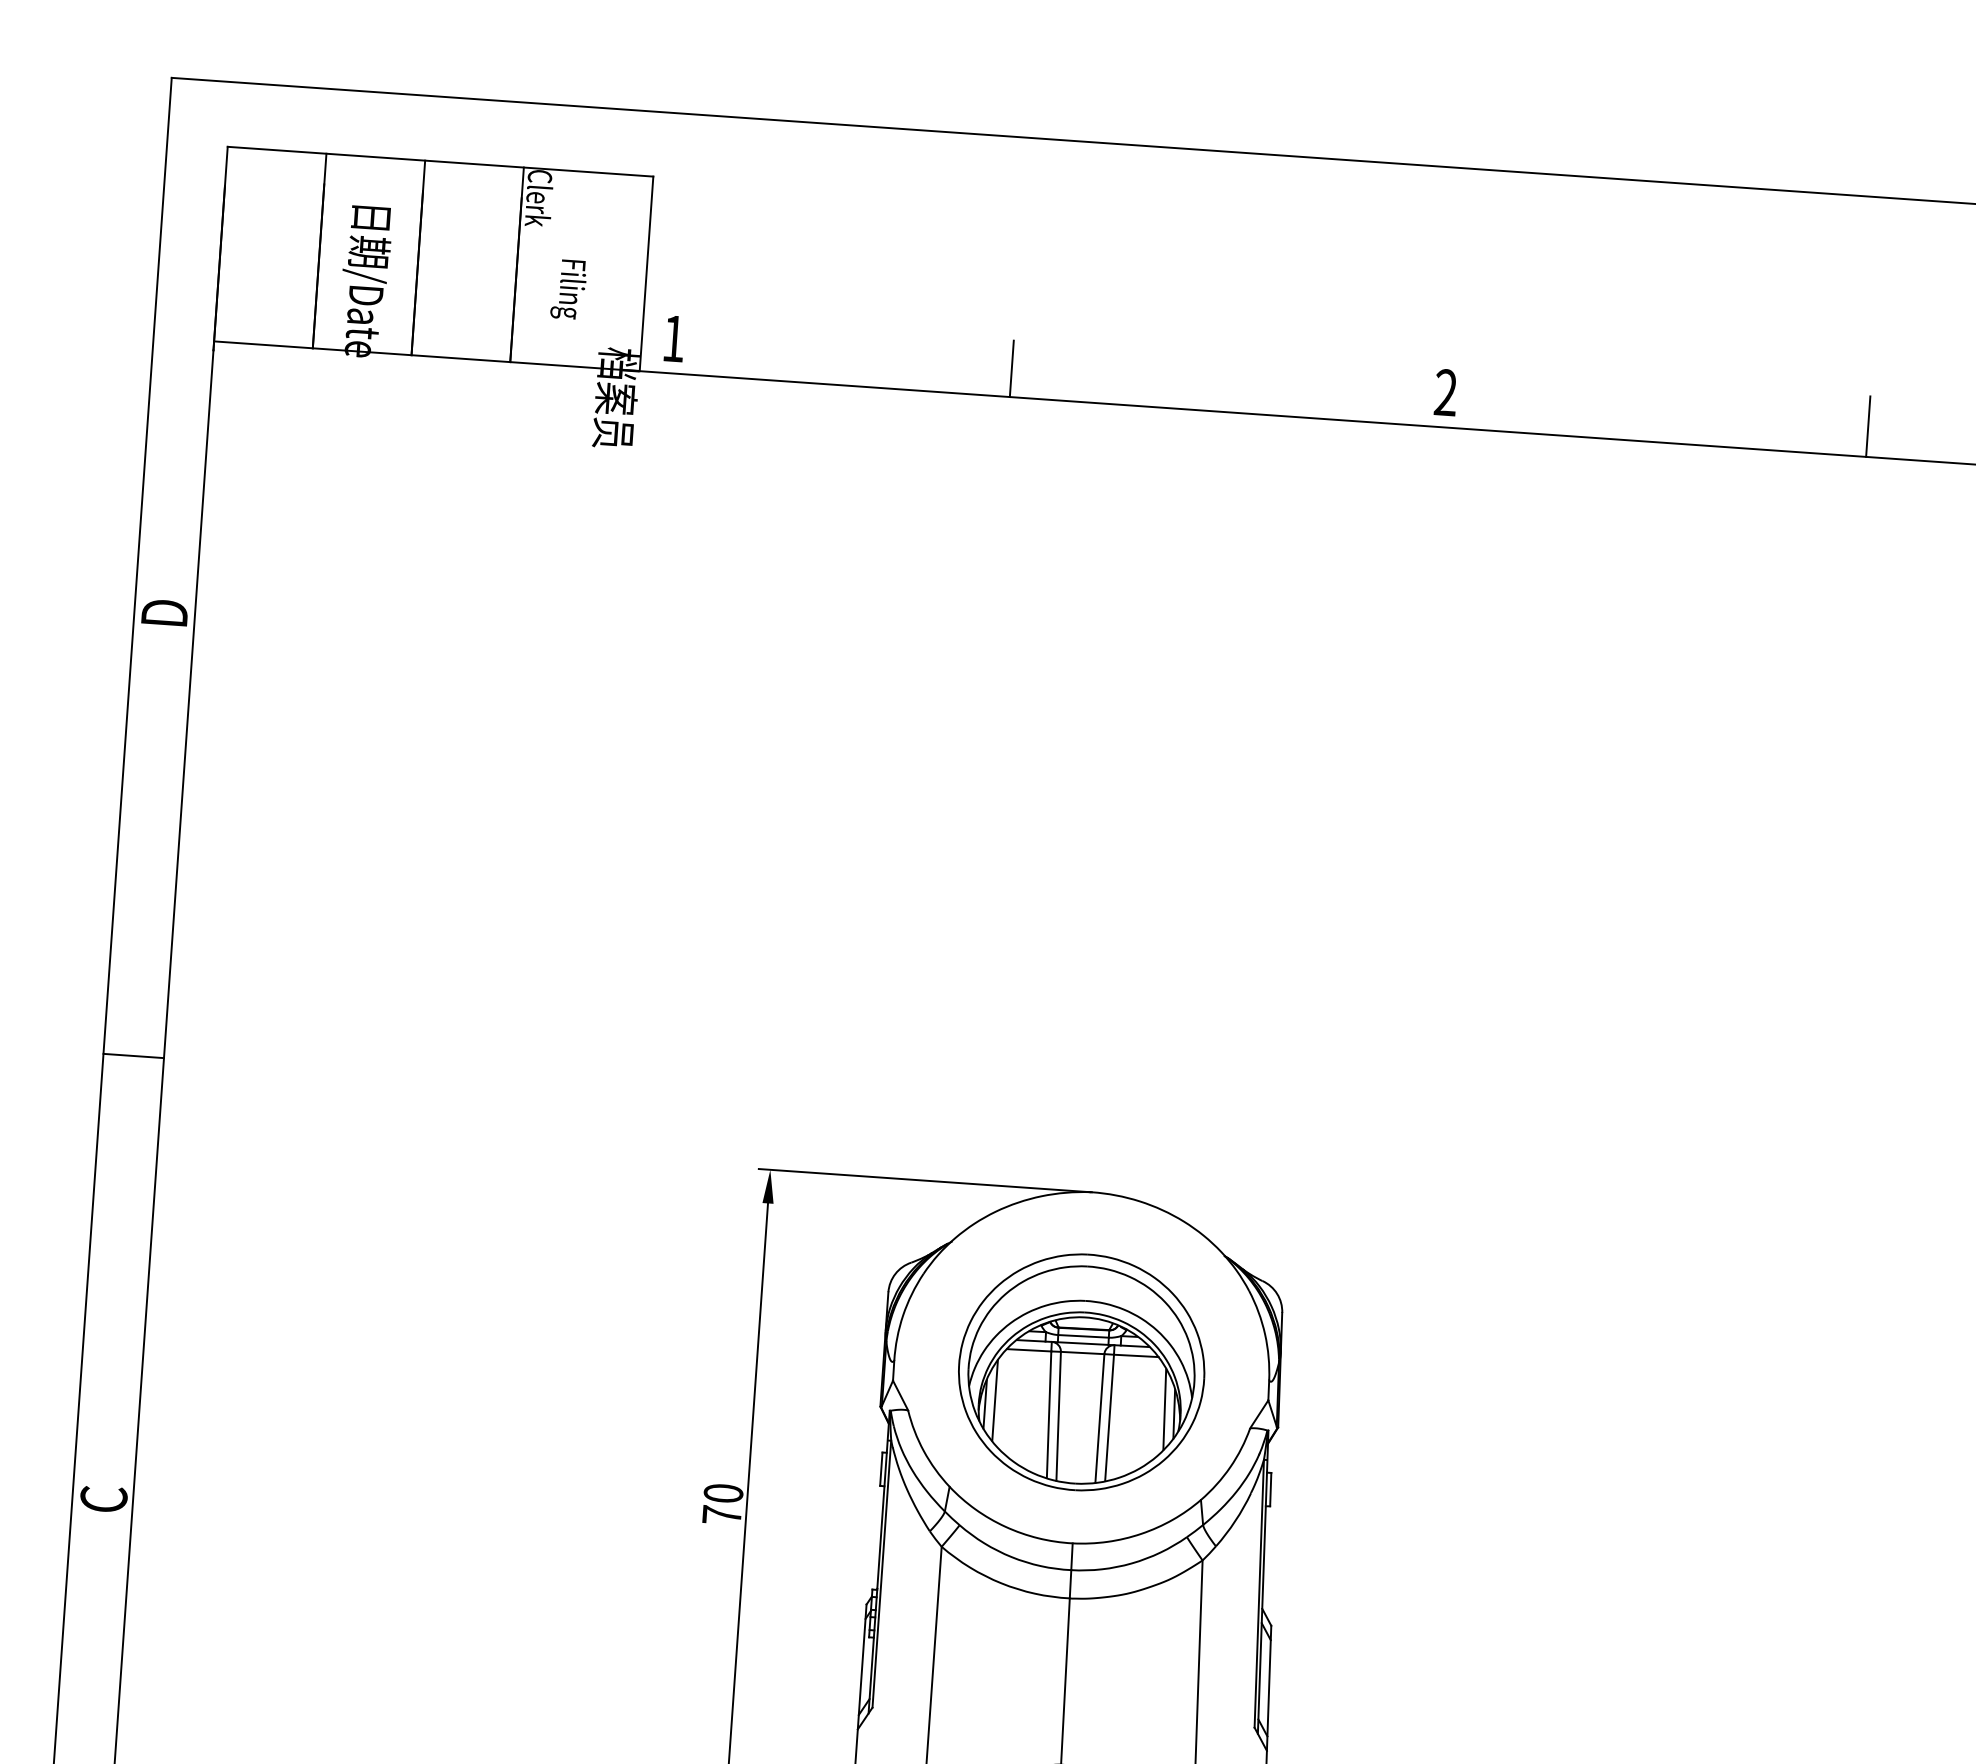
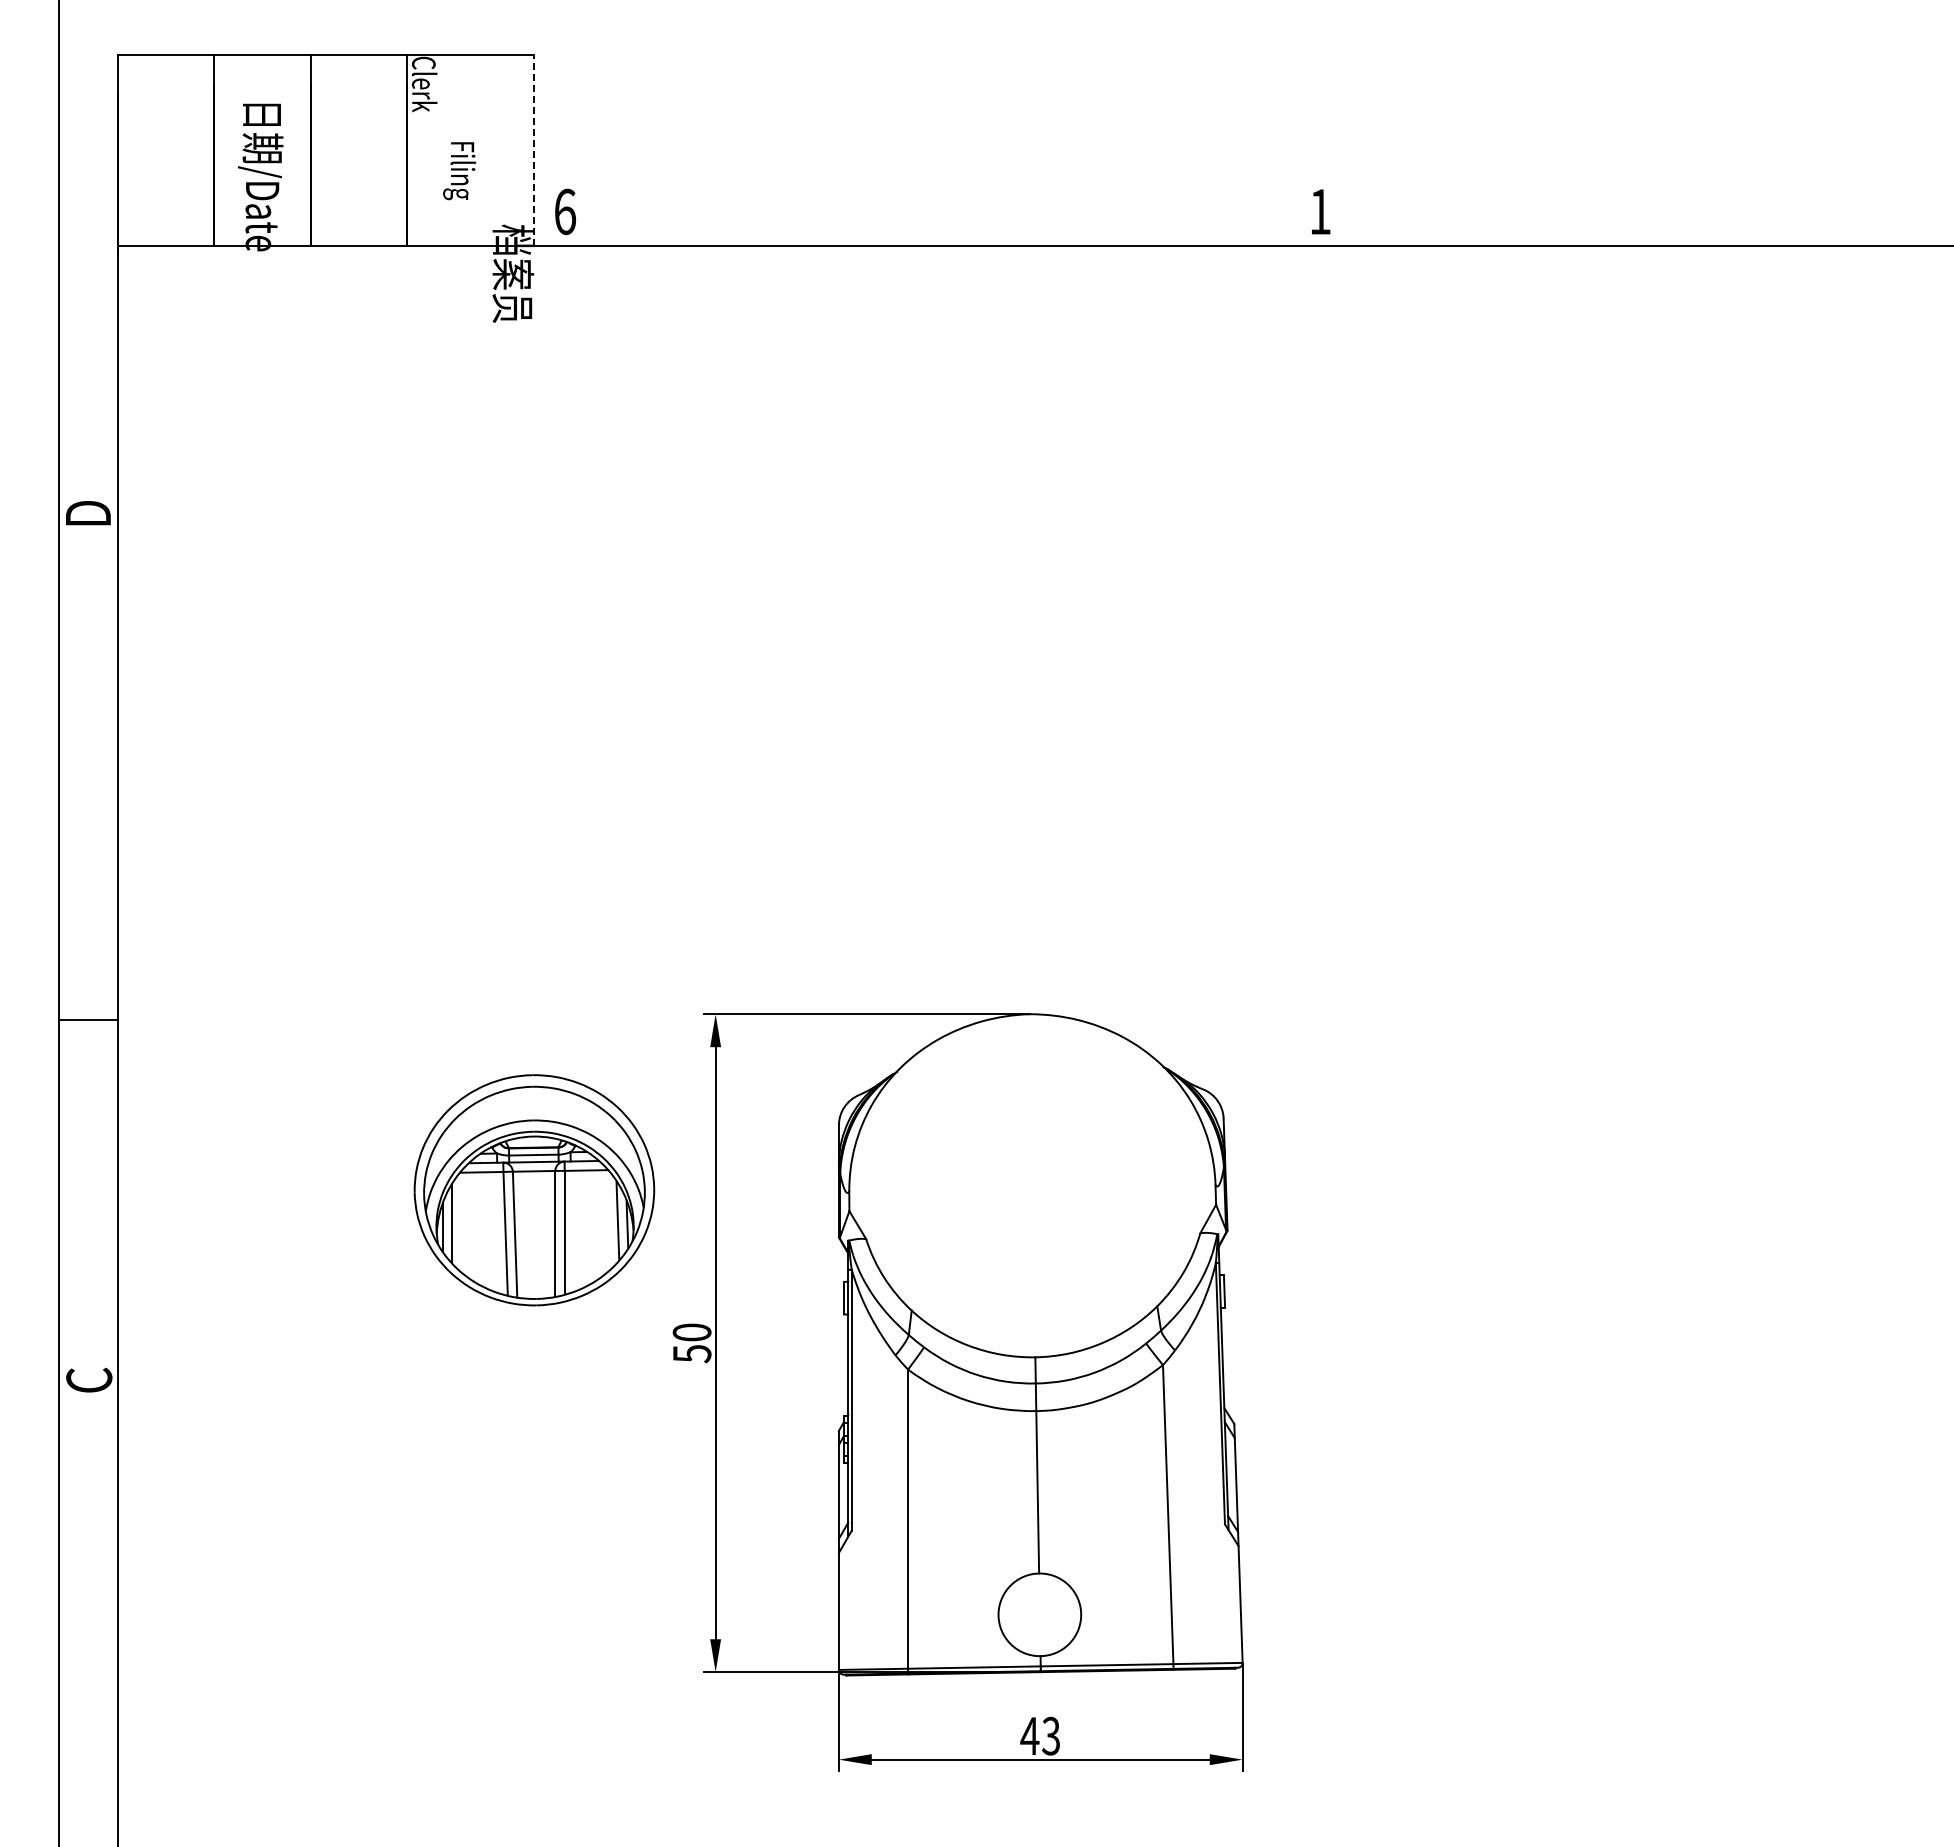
line: (646, 273) -> (534, 150), solid -> dashed
text: (674, 338) -> (565, 211), 1 -> 6
line: (1012, 368) -> (896, 217), removed
text: (1445, 392) -> (1319, 211), 2 -> 1
line: (1868, 425) -> (1733, 215), removed
line: (133, 1055) -> (87, 1019), moved
part: (1081, 1372) -> (534, 1190), moved
text: (722, 1515) -> (692, 1354), 70 -> 50

